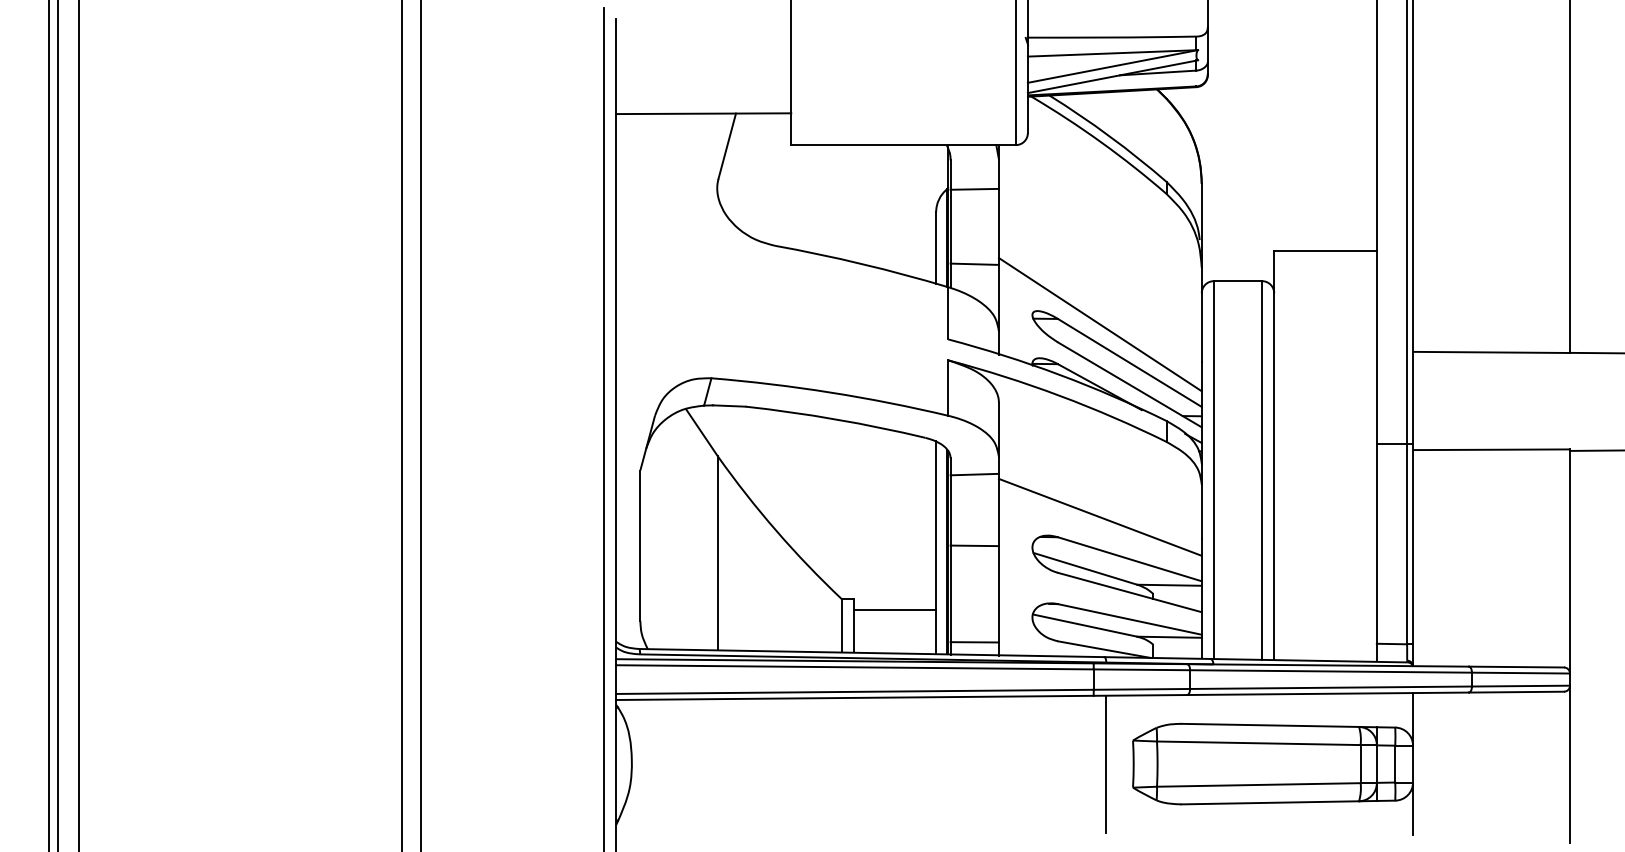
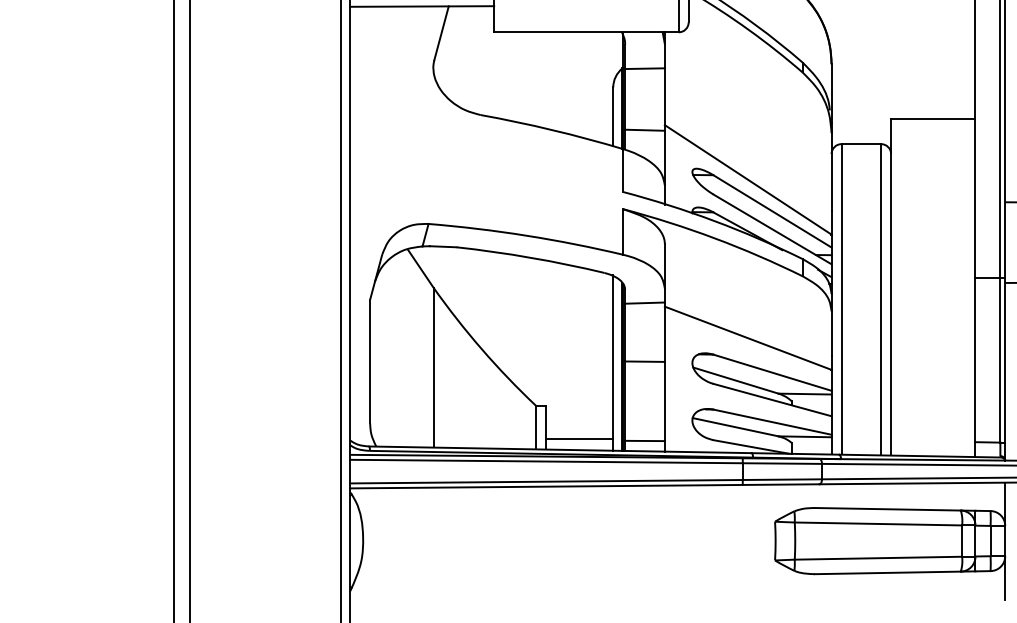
line: (895, 609) -> (579, 438), moved
line: (1106, 763) -> (753, 540), removed

